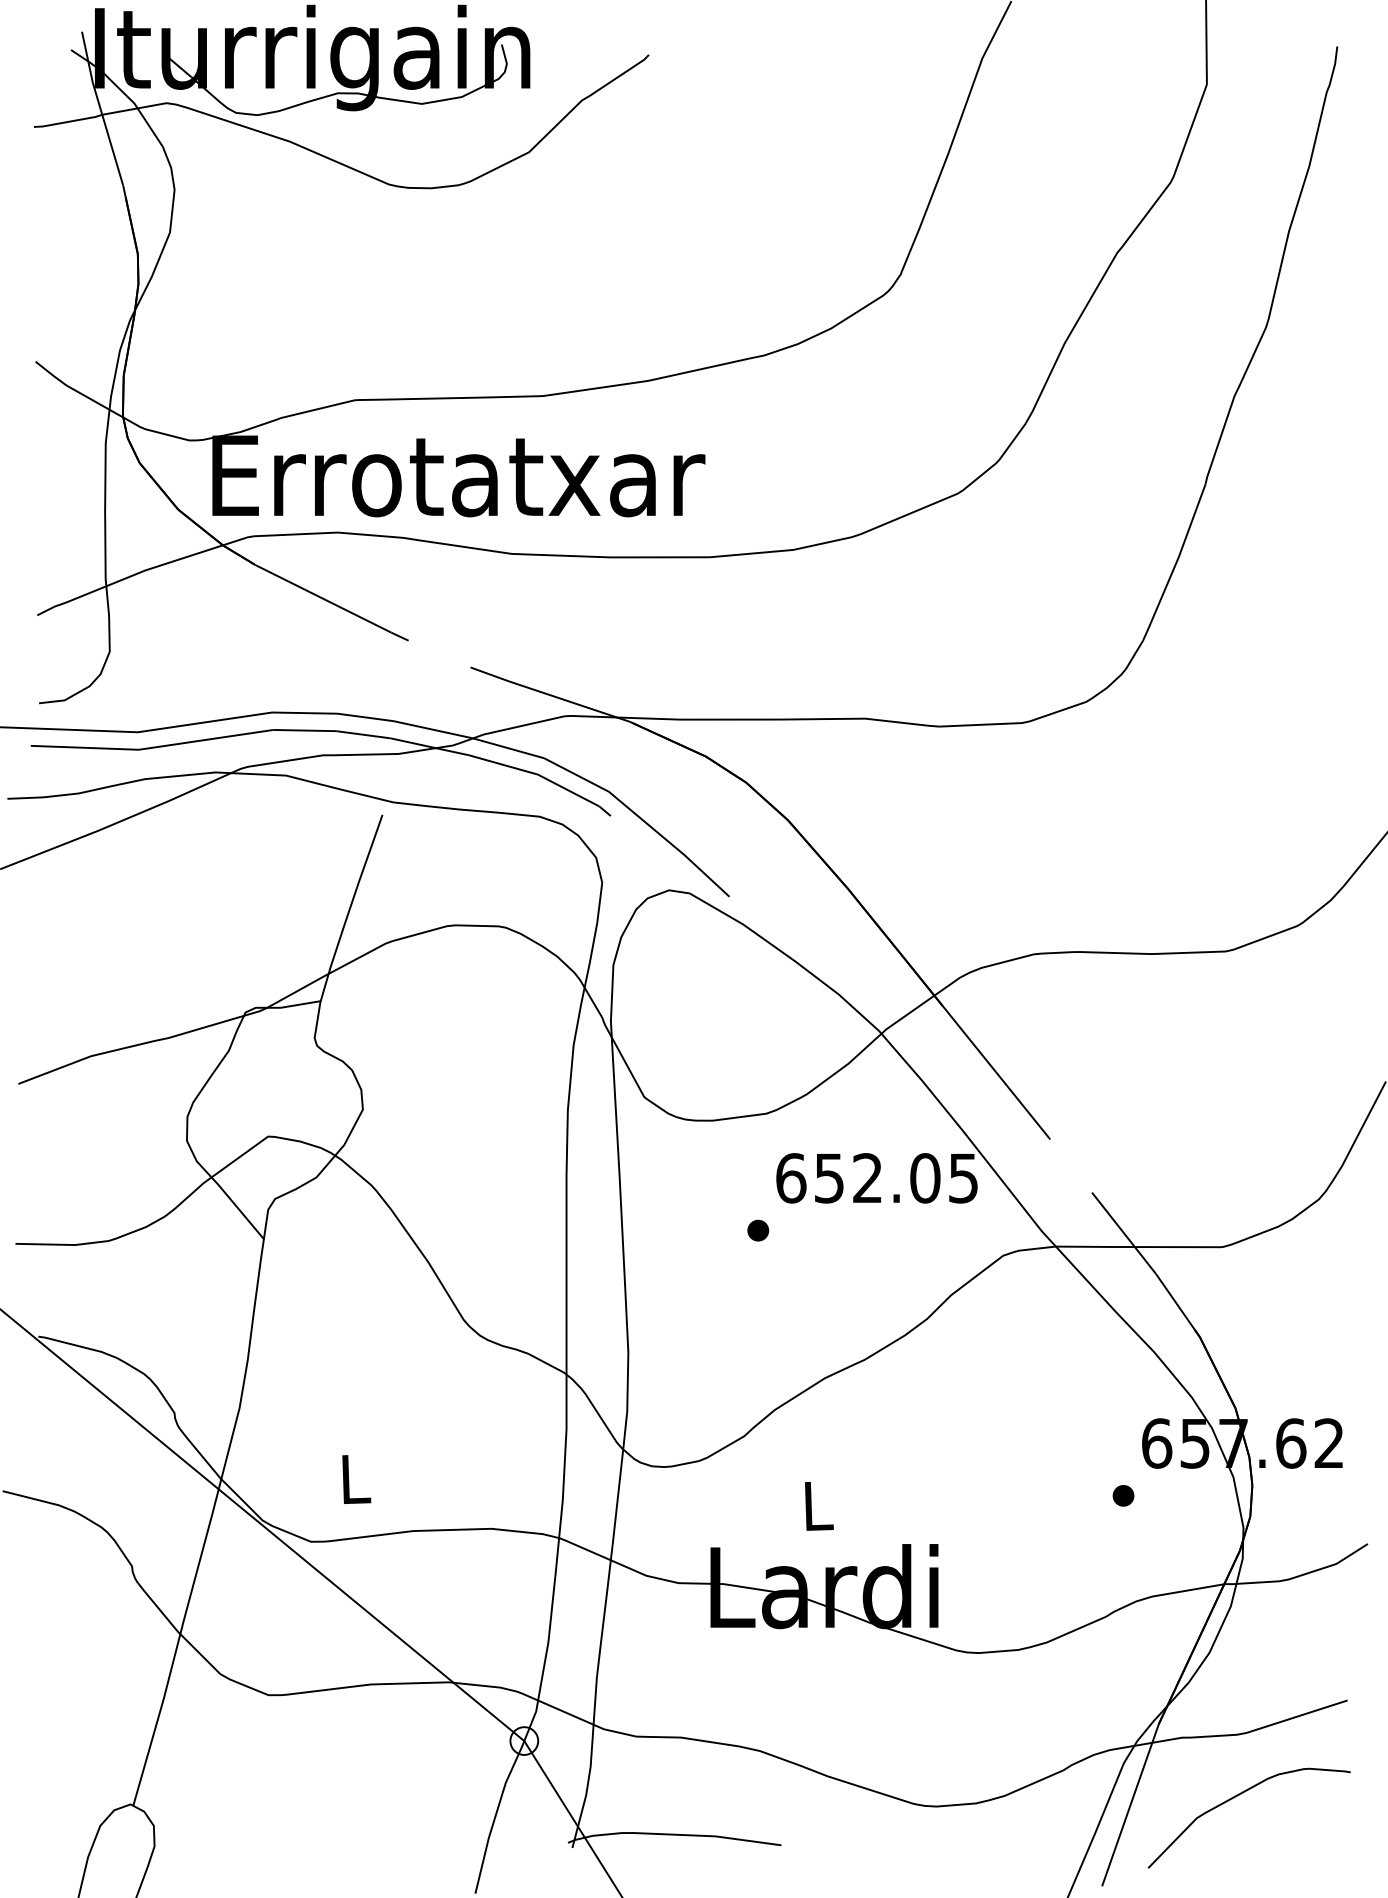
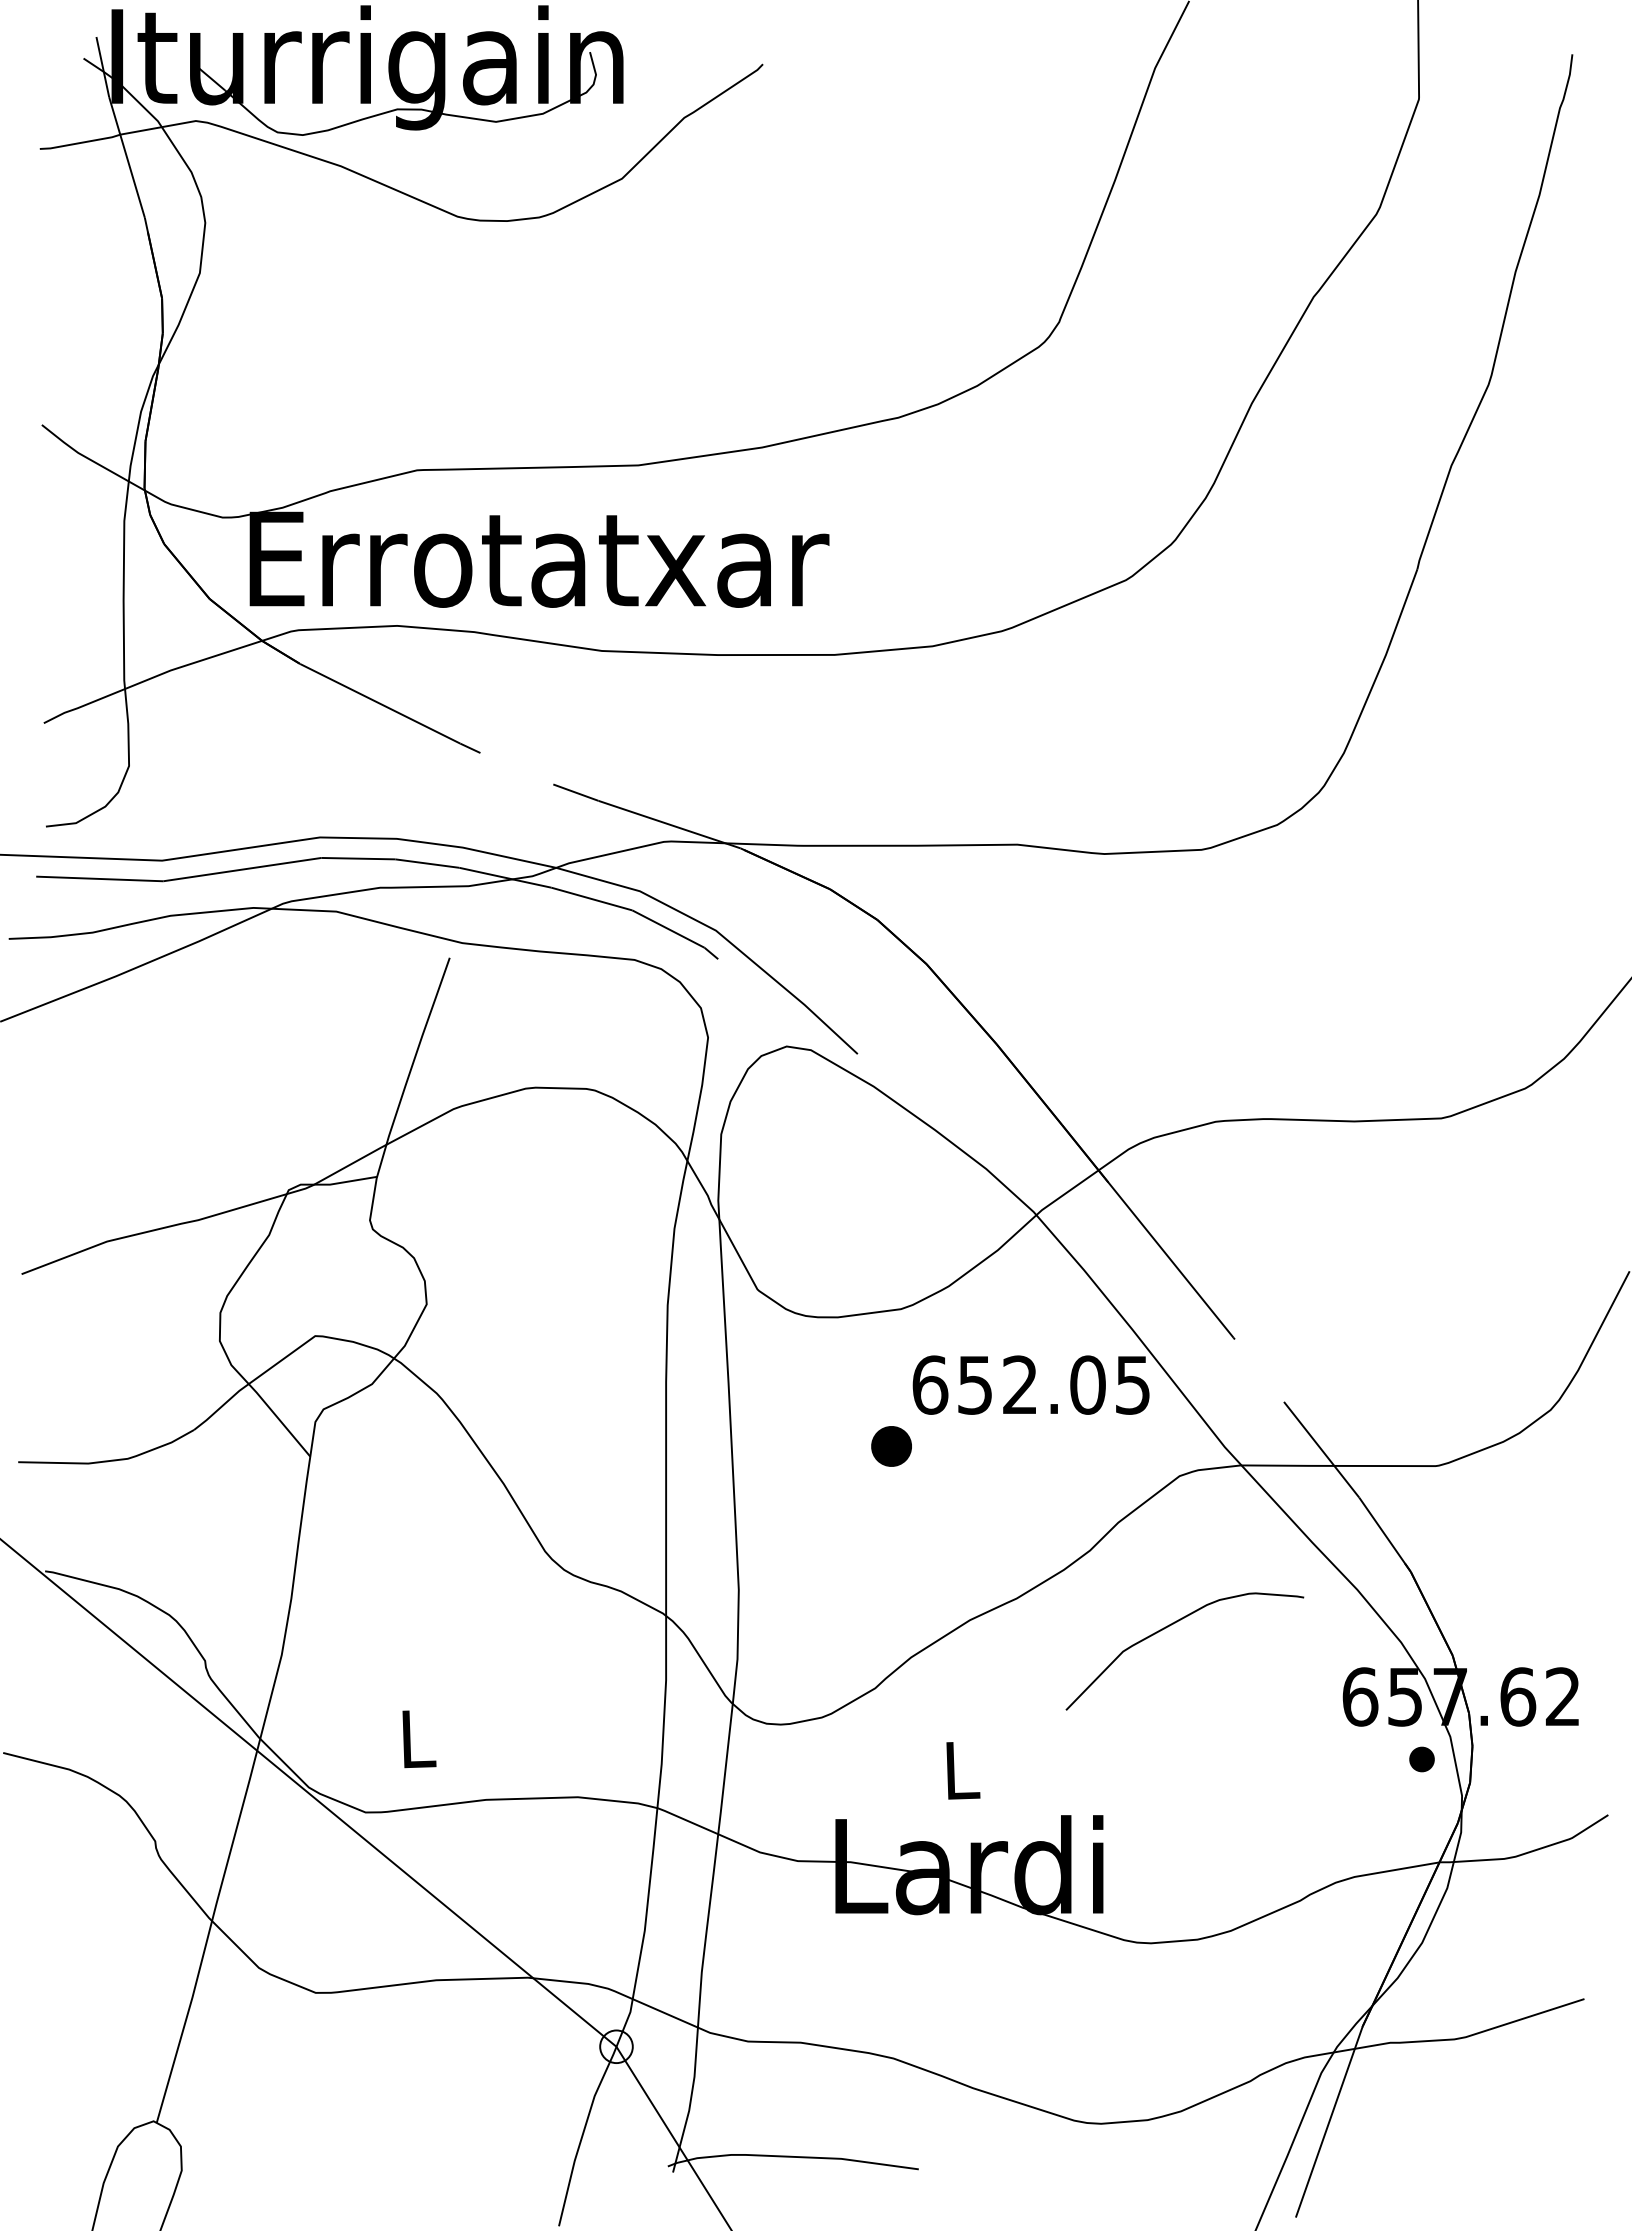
part: (758, 1230) -> (891, 1446), size x1.6
part: (1123, 1495) -> (1421, 1759), moved
curve: (1235, 1797) -> (1168, 1627), moved

